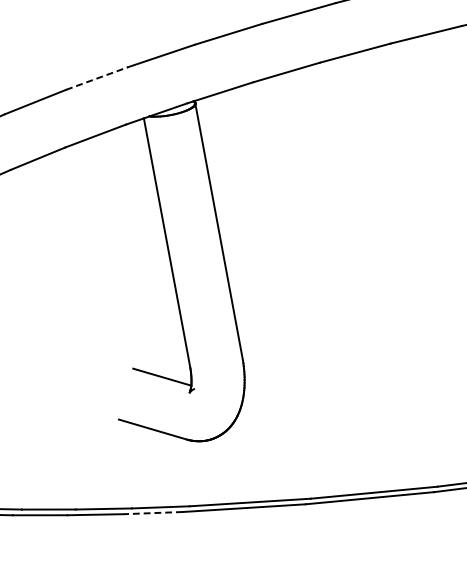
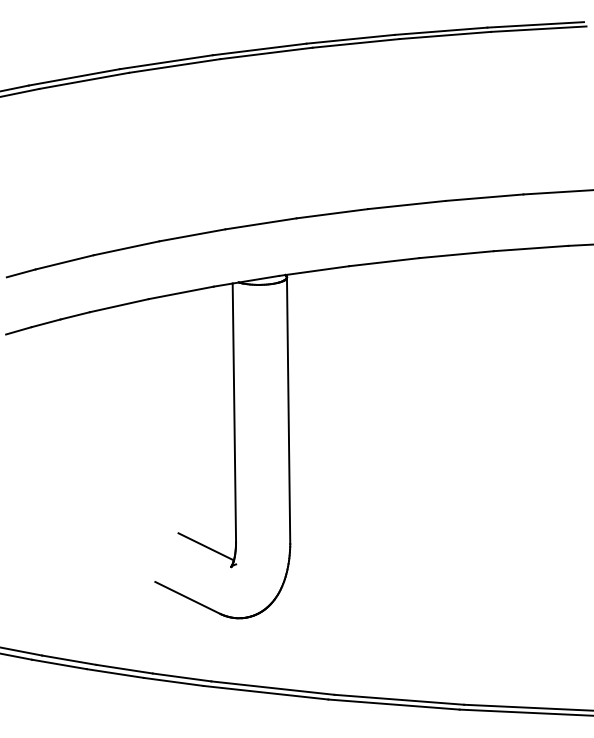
line: (97, 78) -> (192, 235), dashed -> solid
line: (153, 512) -> (173, 681), dashed -> solid

